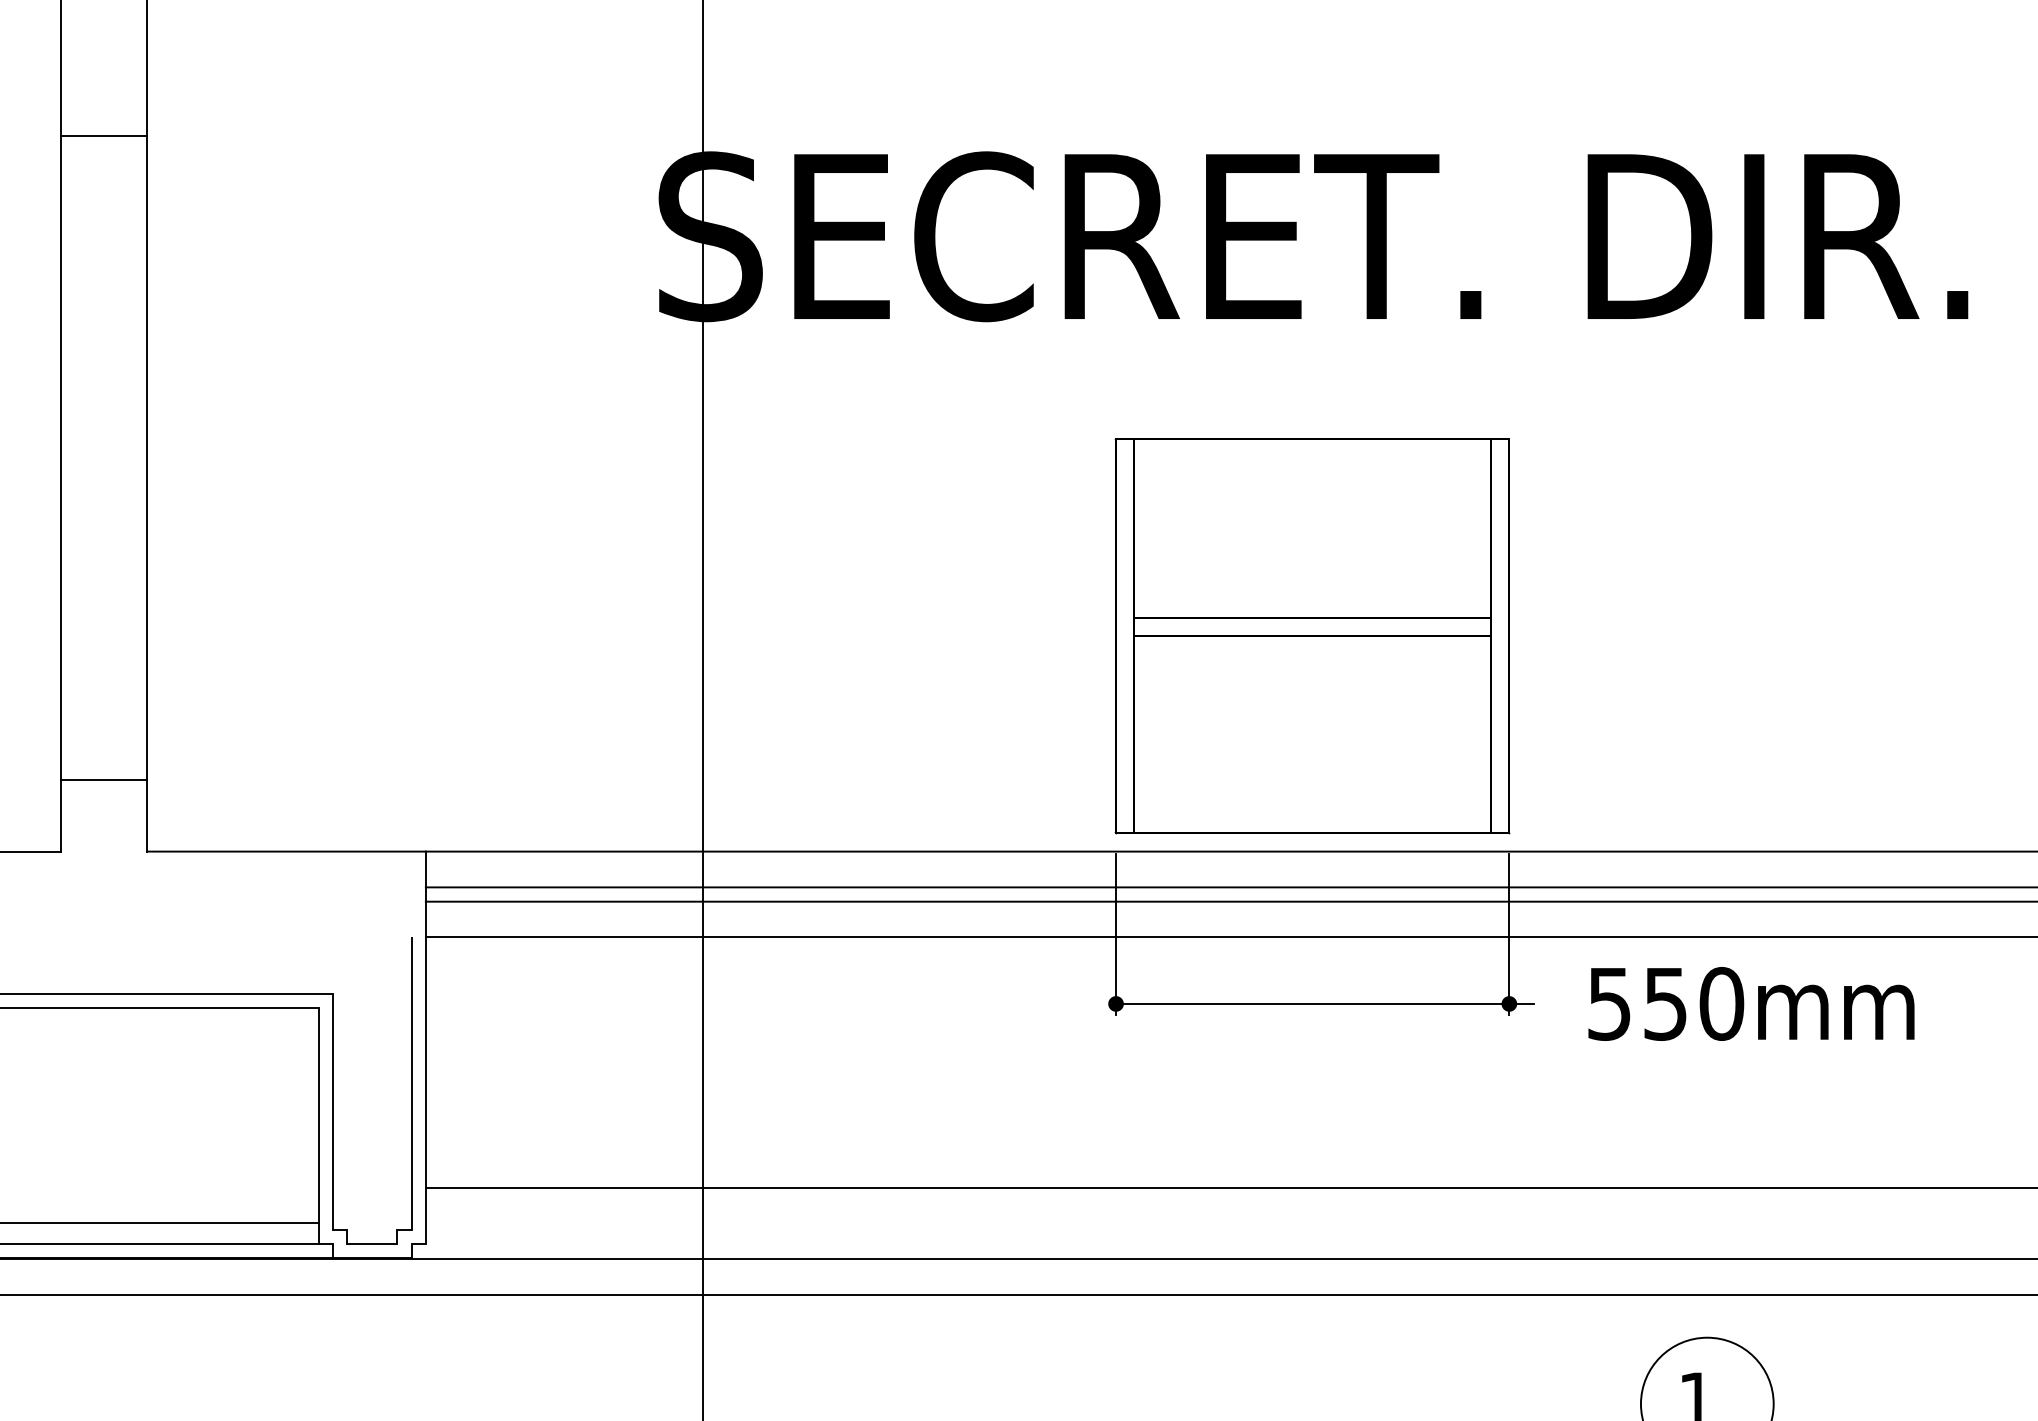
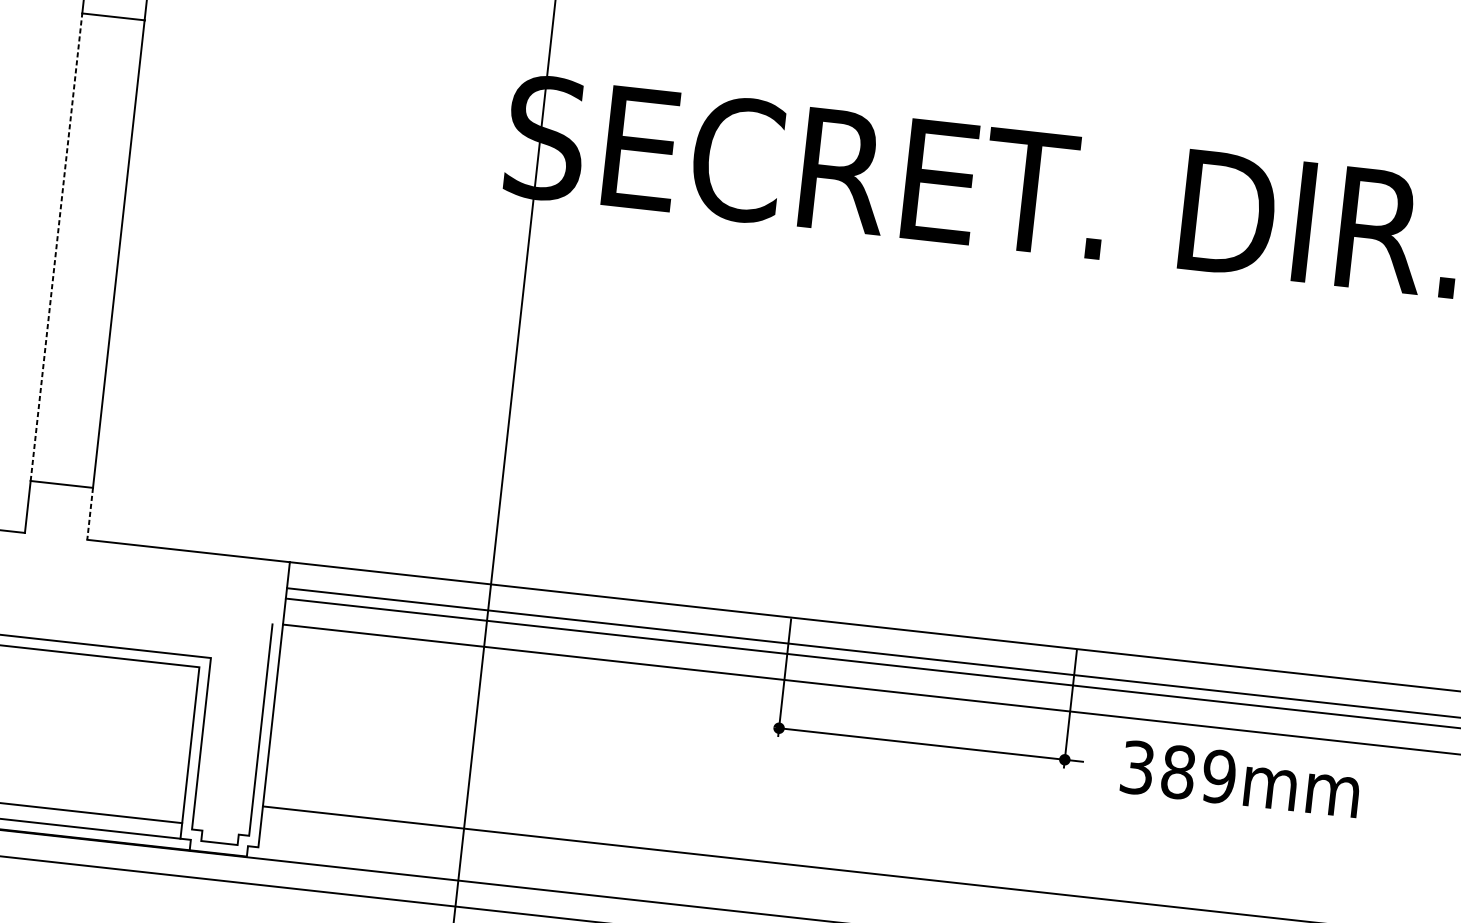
line: (61, 458) -> (56, 247), solid -> dashed
part: (1312, 636) -> (951, 477), removed
line: (146, 815) -> (89, 513), solid -> dashed
text: (1666, 1003) -> (1179, 772), 550mm -> 389mm

